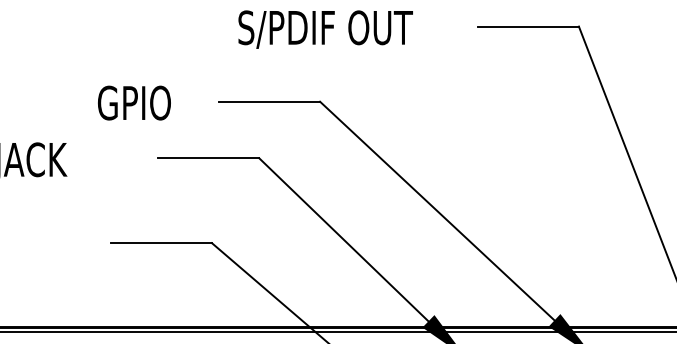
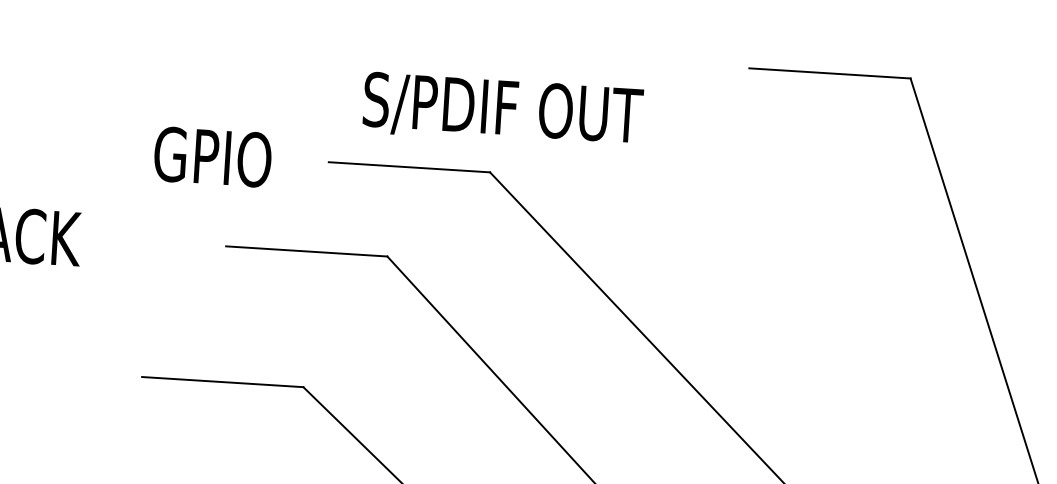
text: (325, 29) -> (502, 110), moved
text: (134, 102) -> (213, 156), moved

